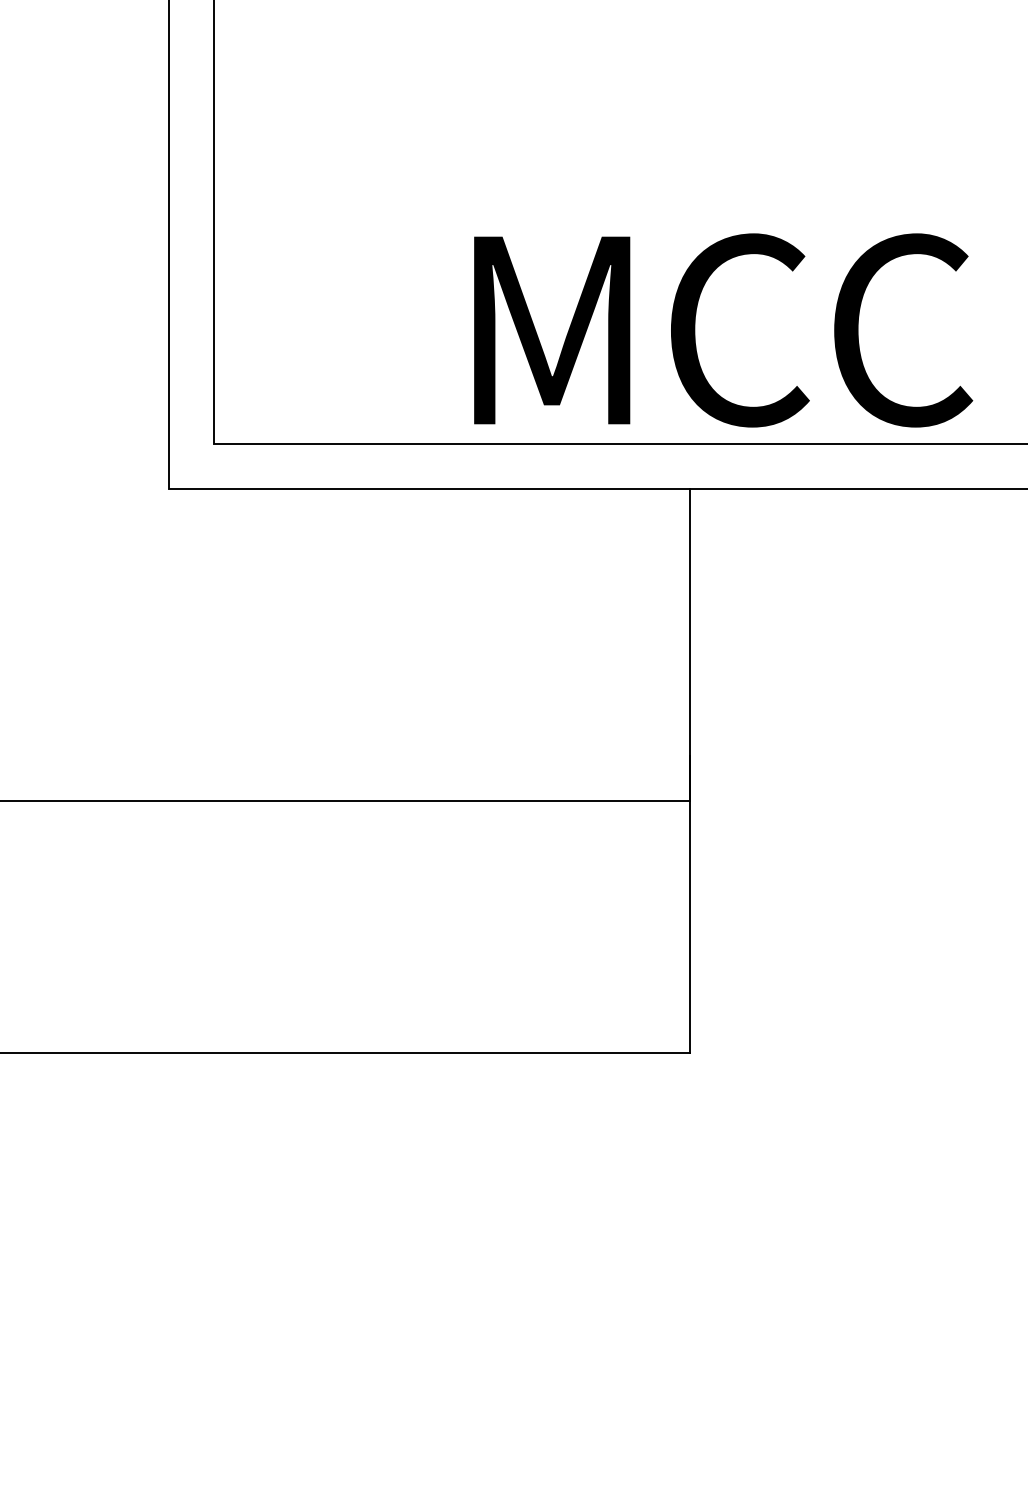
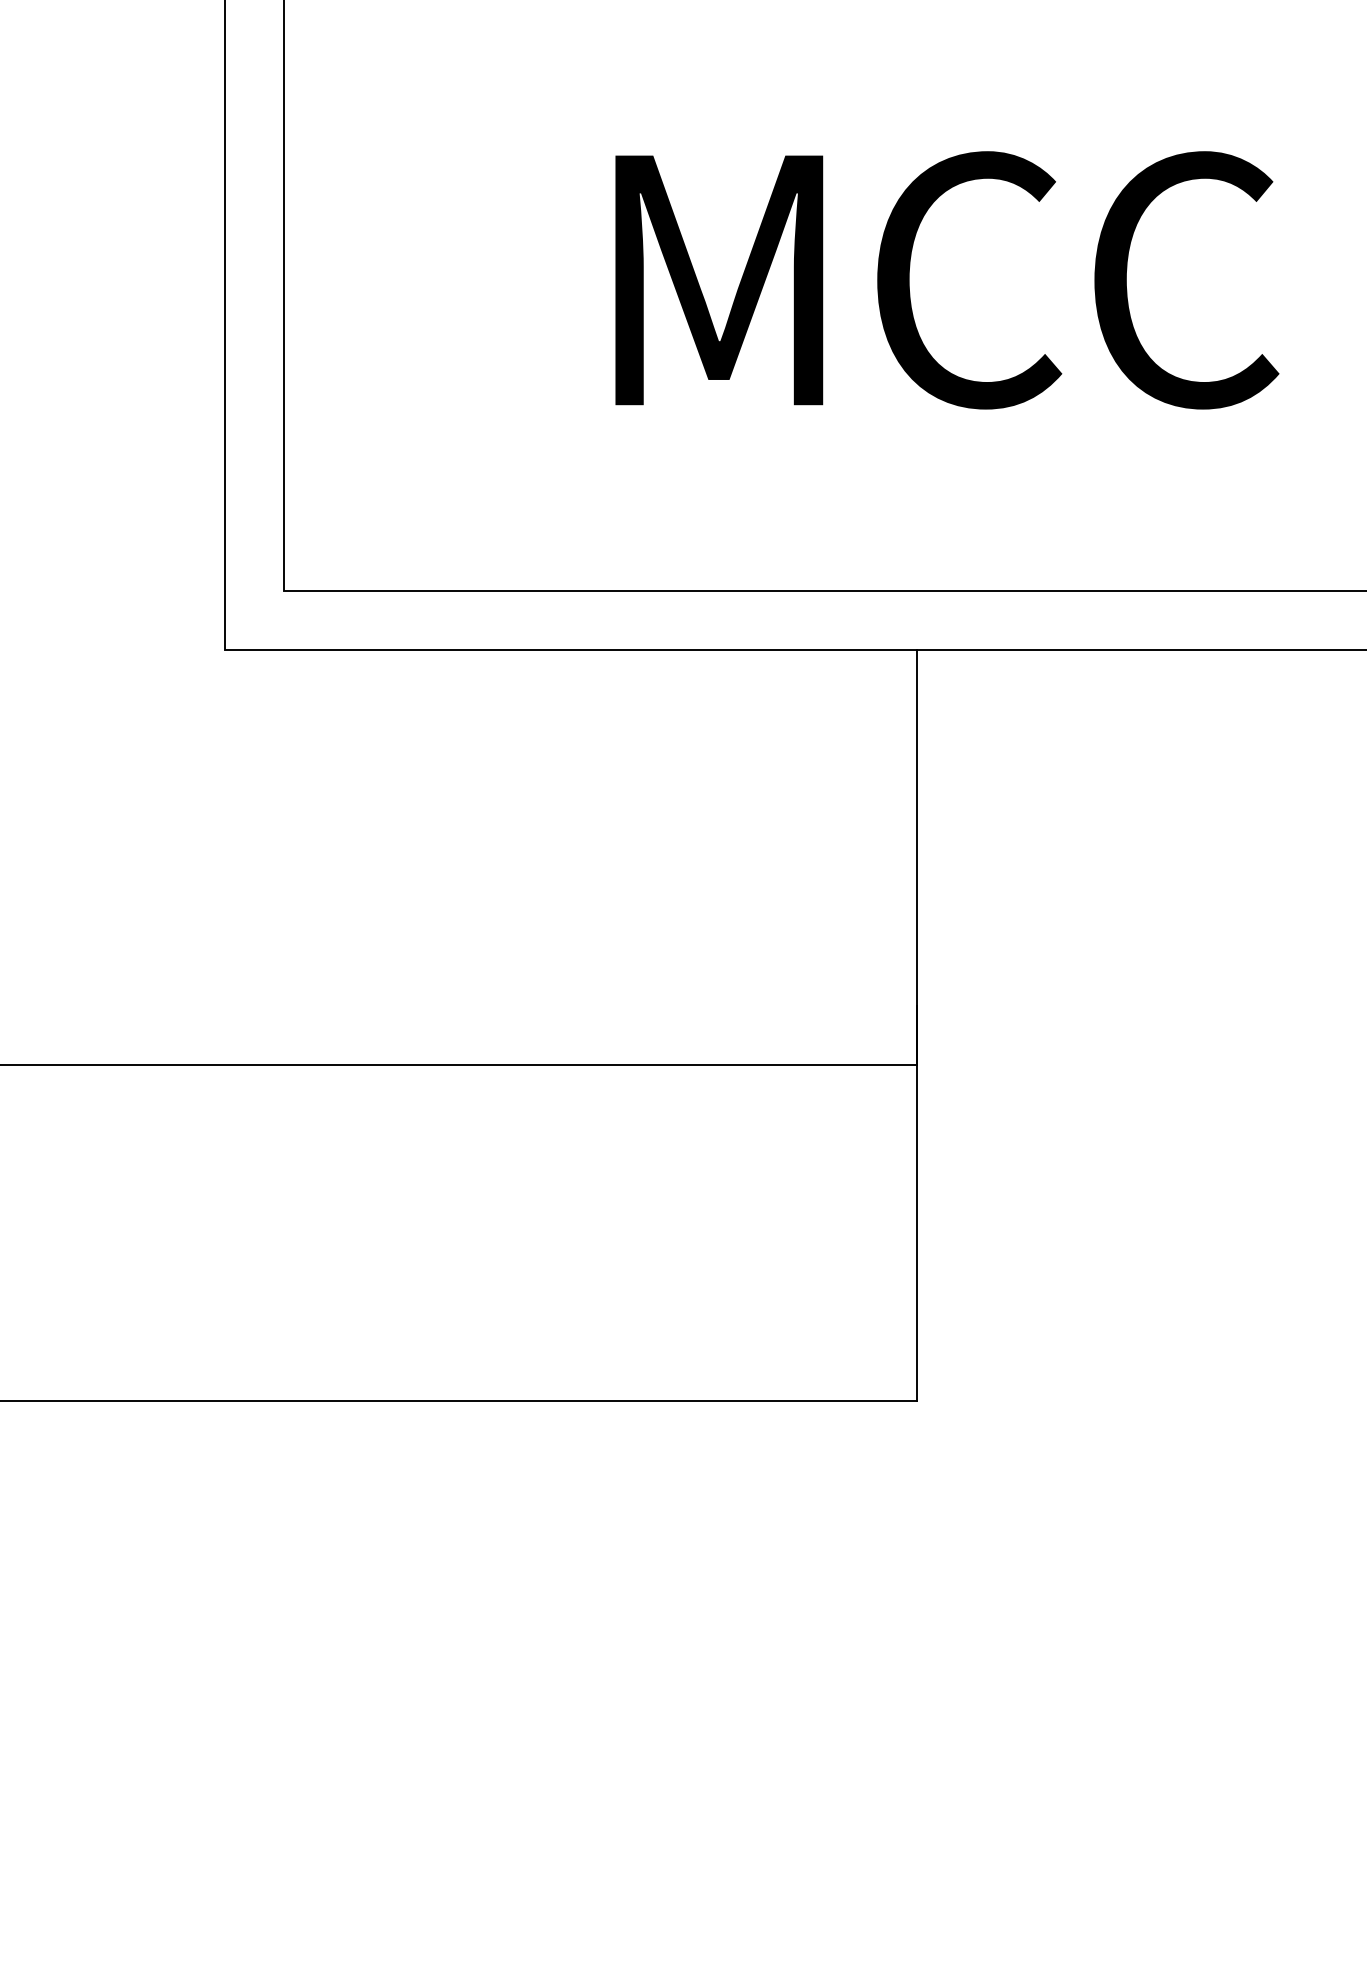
text: (723, 330) -> (947, 280), moved

